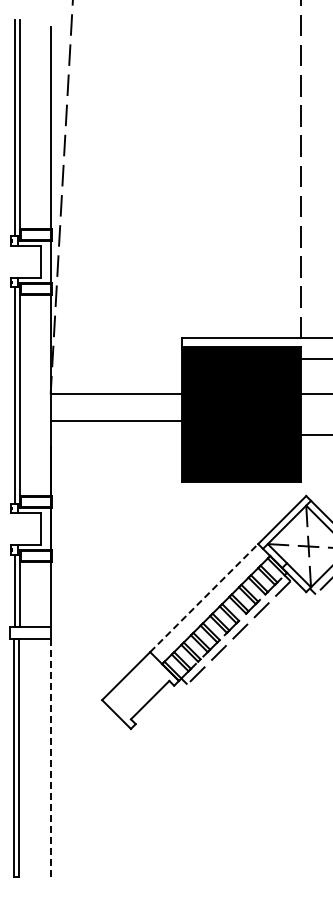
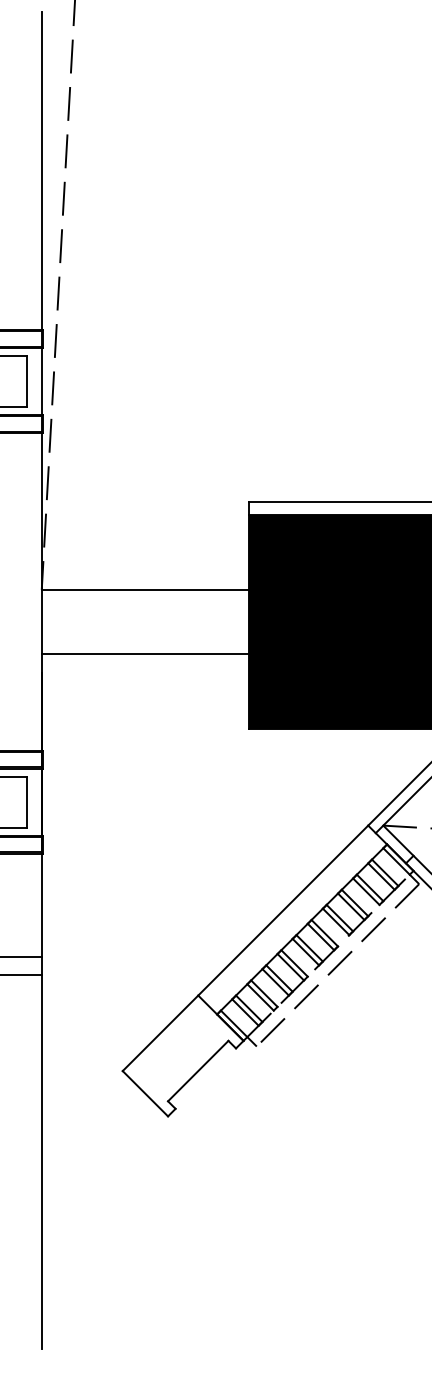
line: (116, 420) -> (145, 653), moved
line: (204, 597) -> (283, 909), dashed -> solid
line: (50, 758) -> (41, 1162), dashed -> solid

